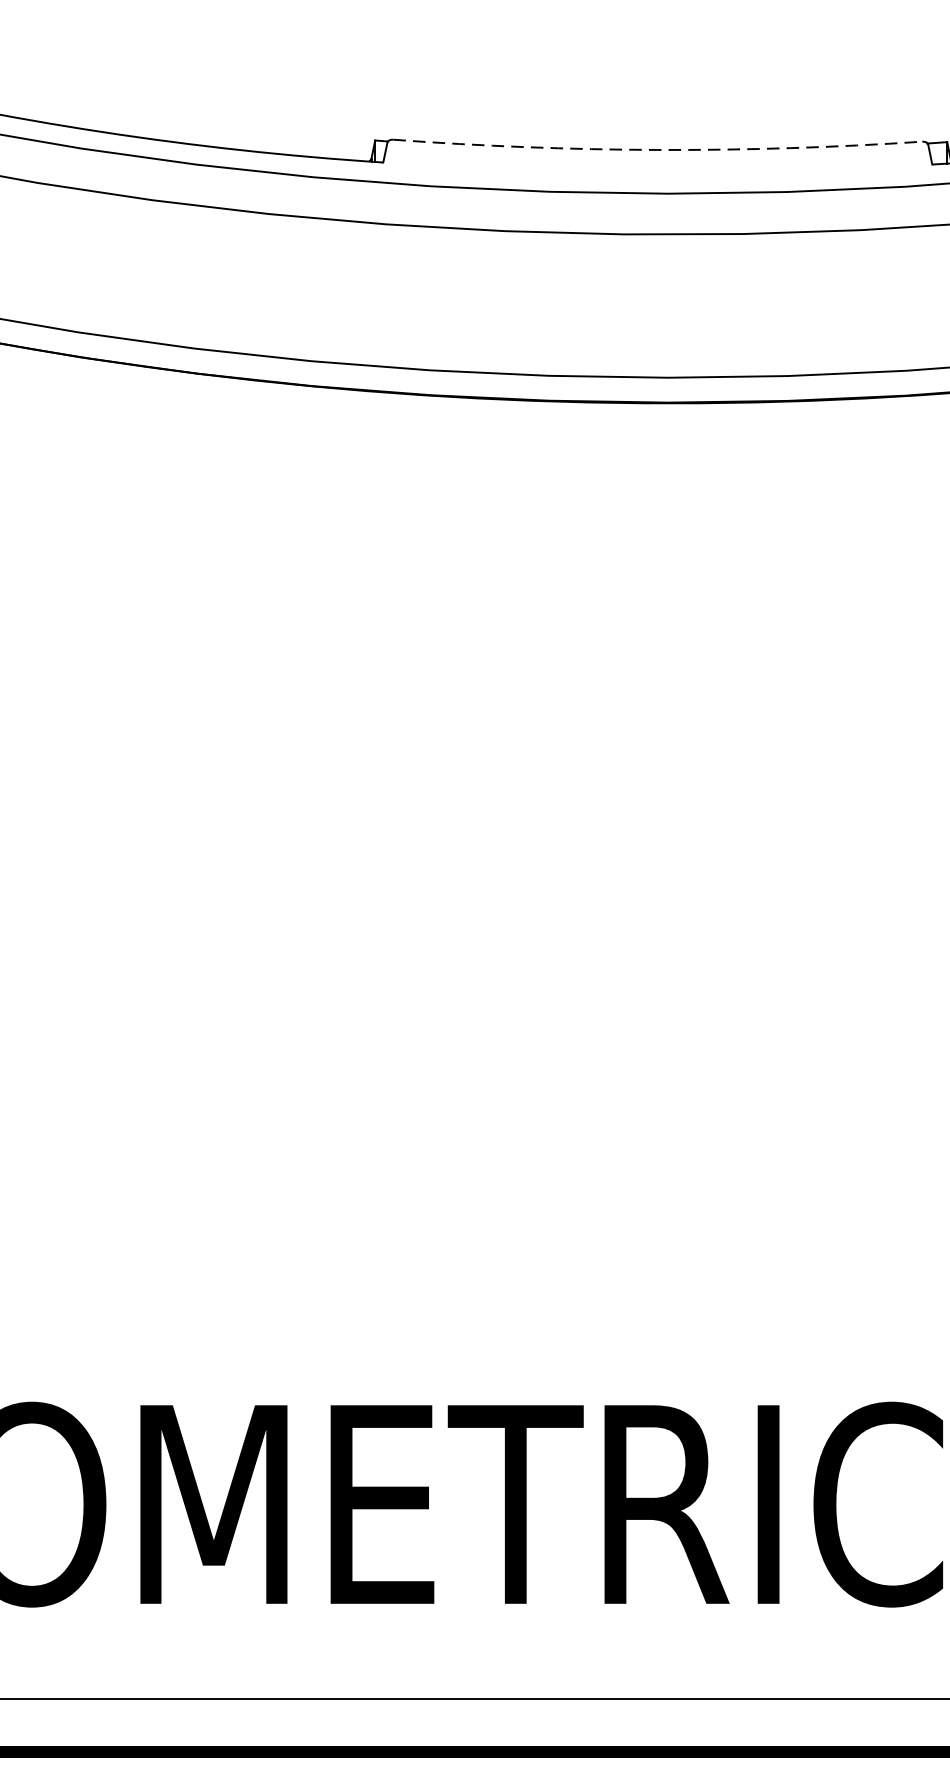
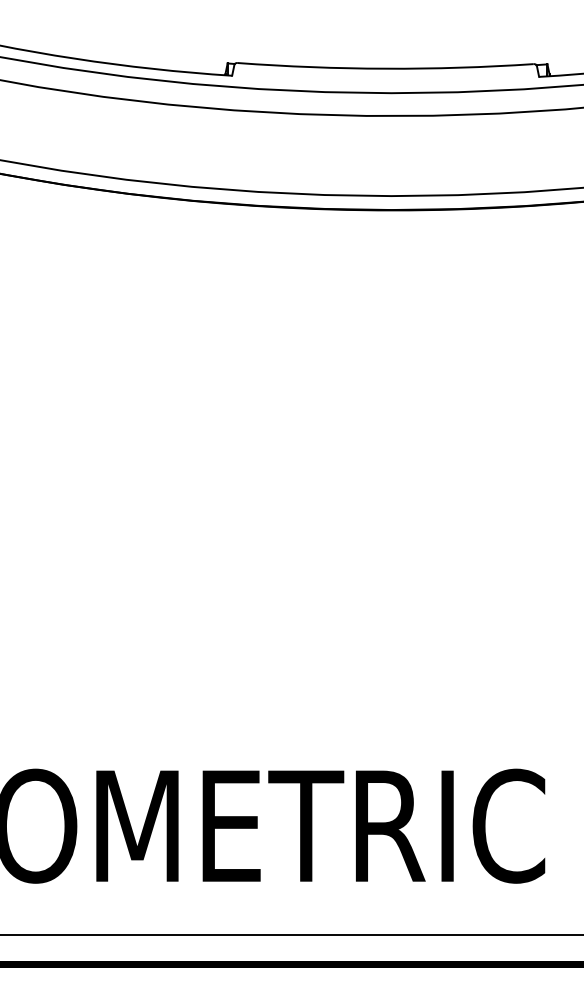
arc: (657, 149) -> (385, 68), dashed -> solid

